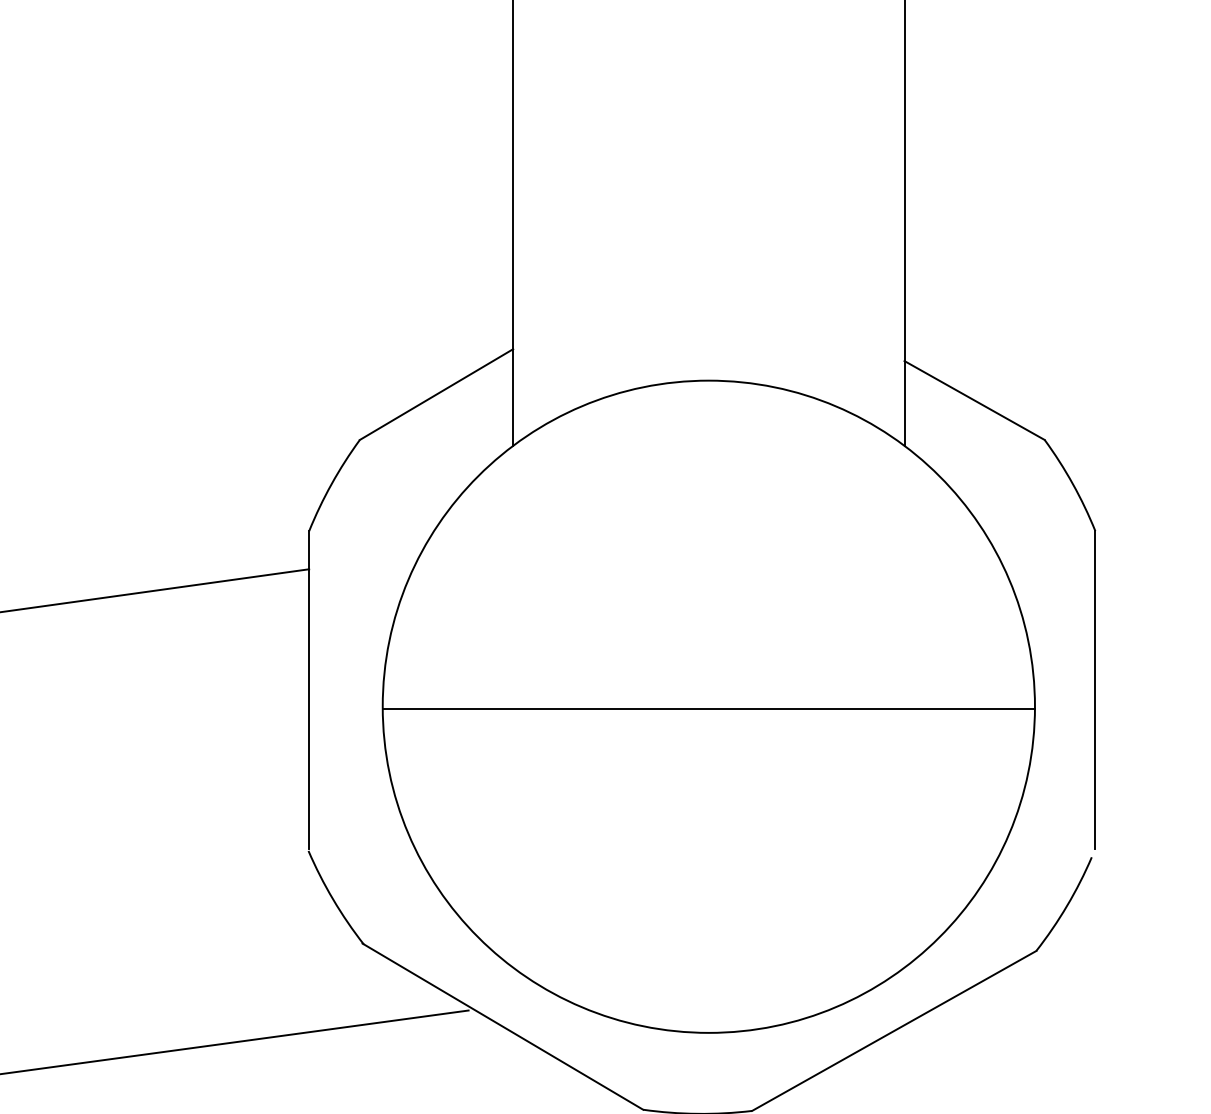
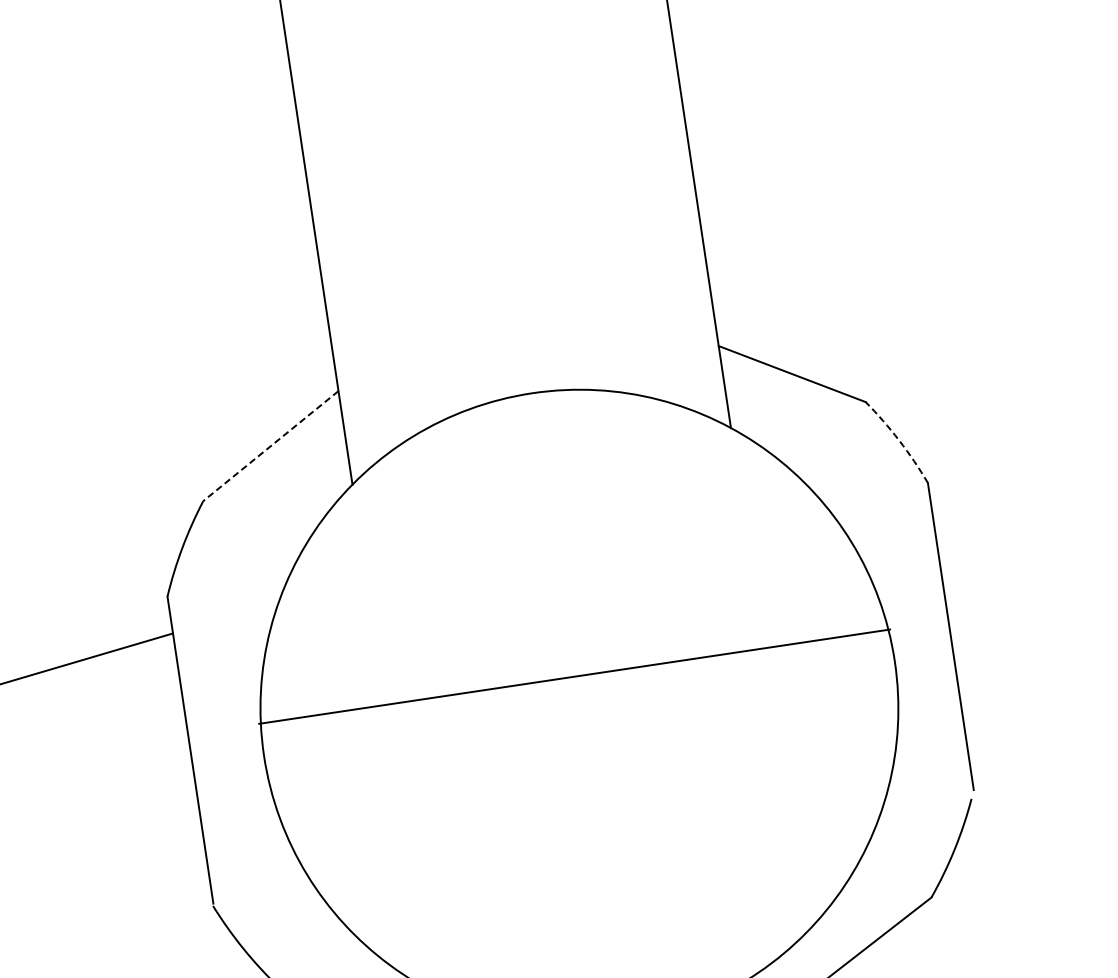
line: (436, 394) -> (270, 446), solid -> dashed
arc: (1072, 484) -> (899, 441), solid -> dashed
line: (708, 708) -> (574, 676), moved

